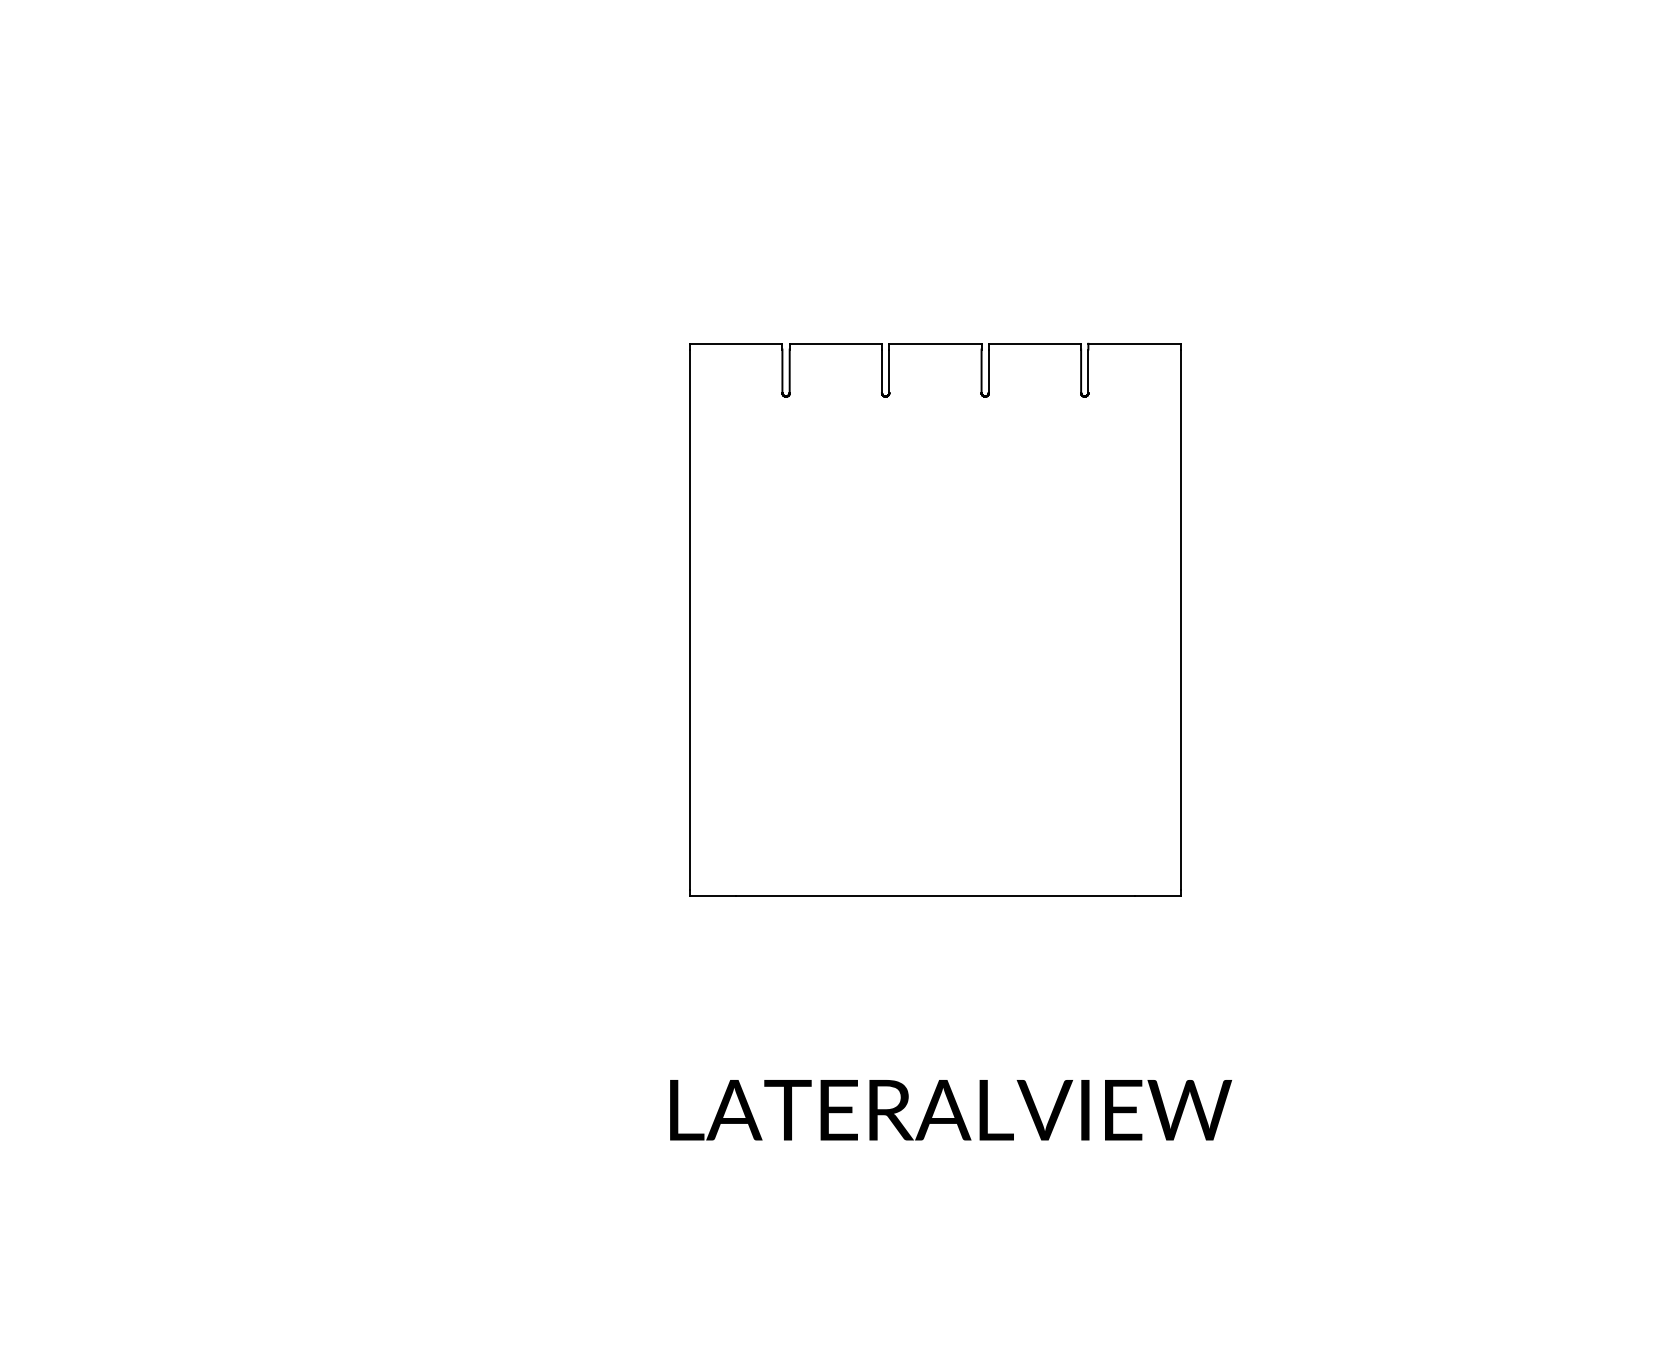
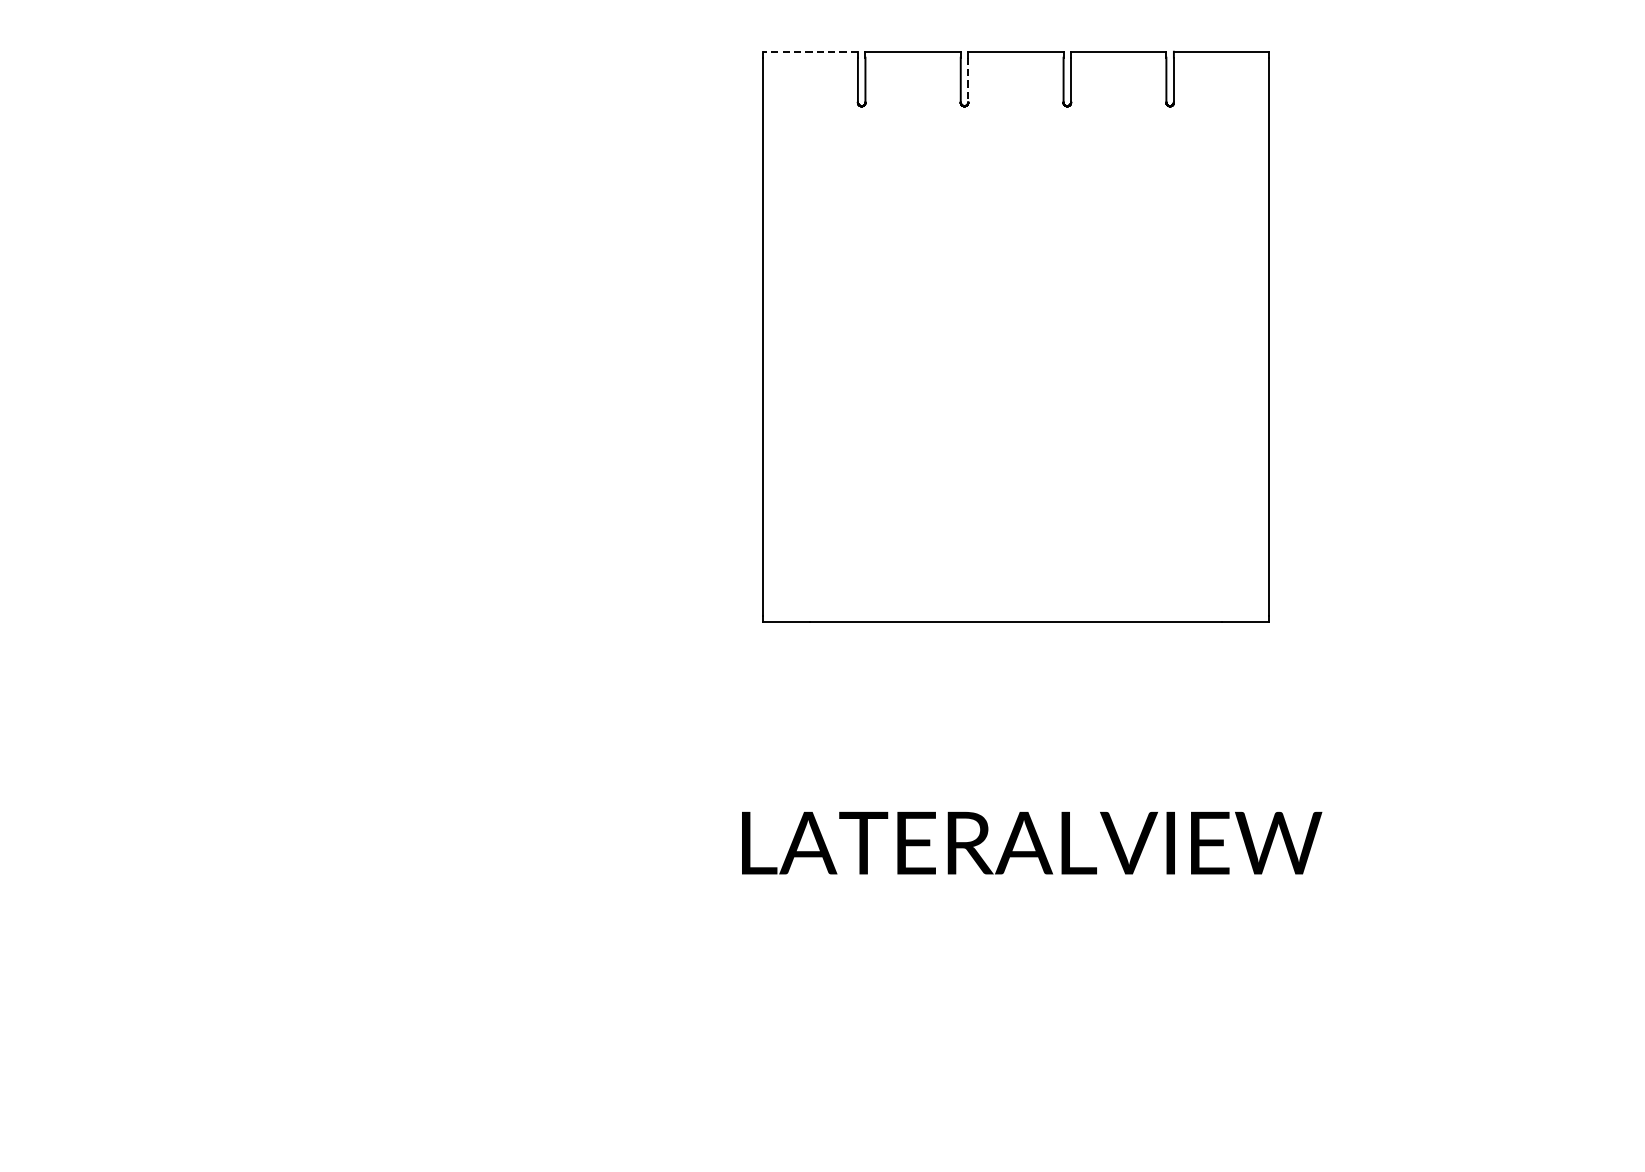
line: (735, 343) -> (809, 51), solid -> dashed
line: (889, 371) -> (968, 80), solid -> dashed

